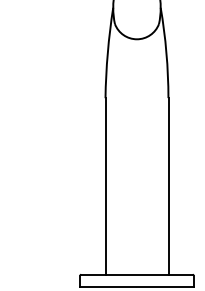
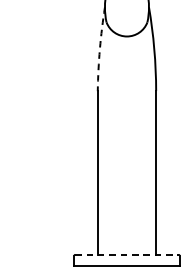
arc: (107, 52) -> (99, 48), solid -> dashed
line: (136, 274) -> (126, 254), solid -> dashed

